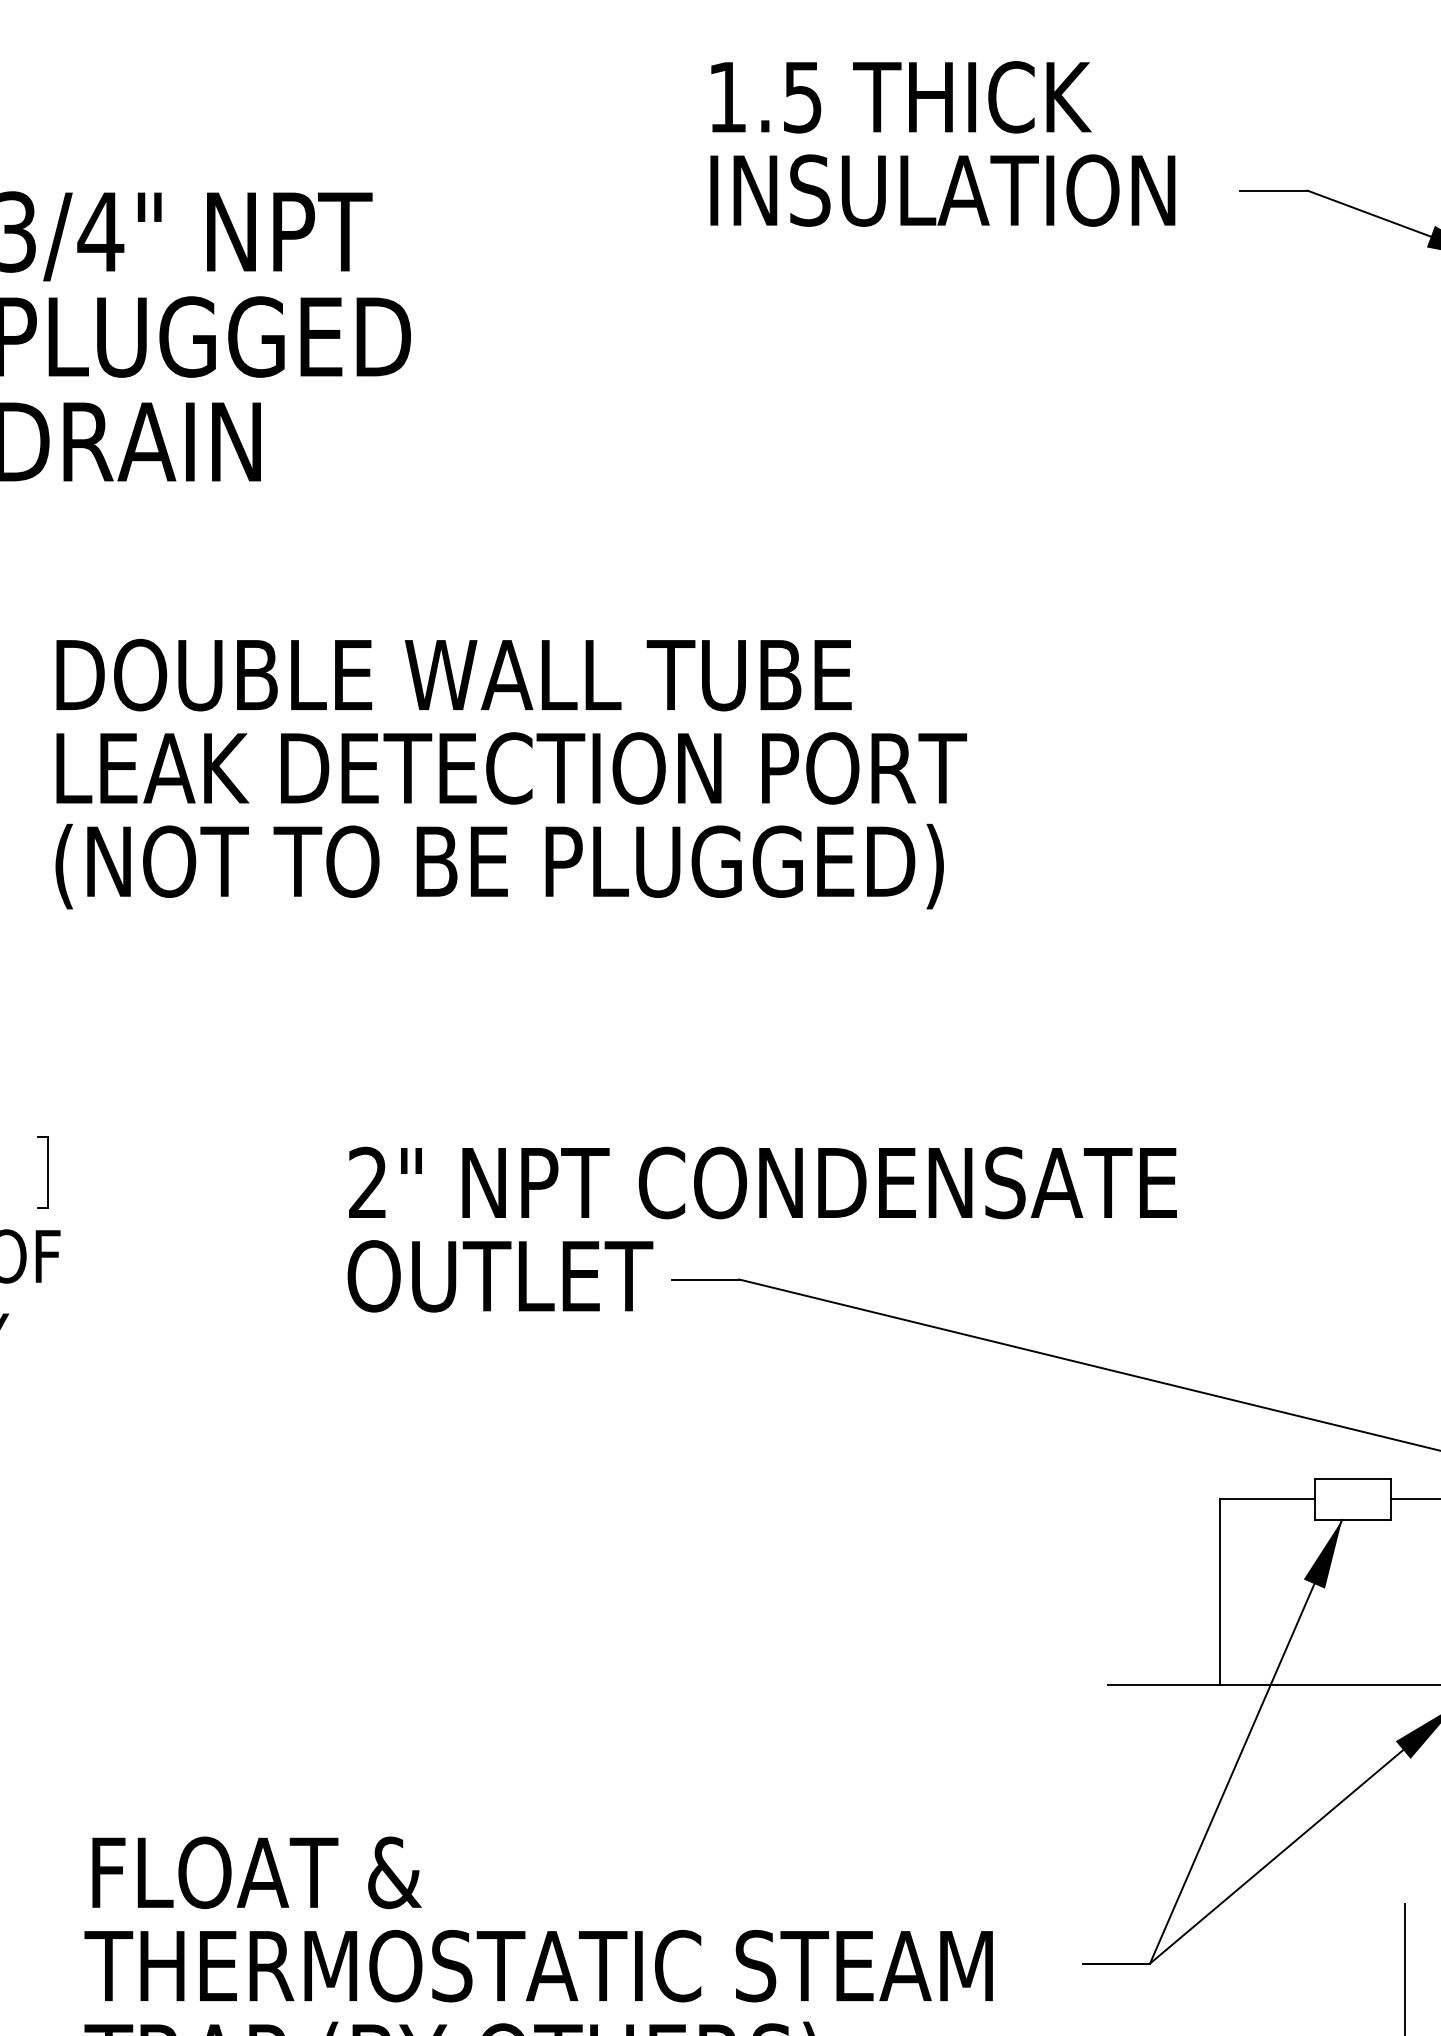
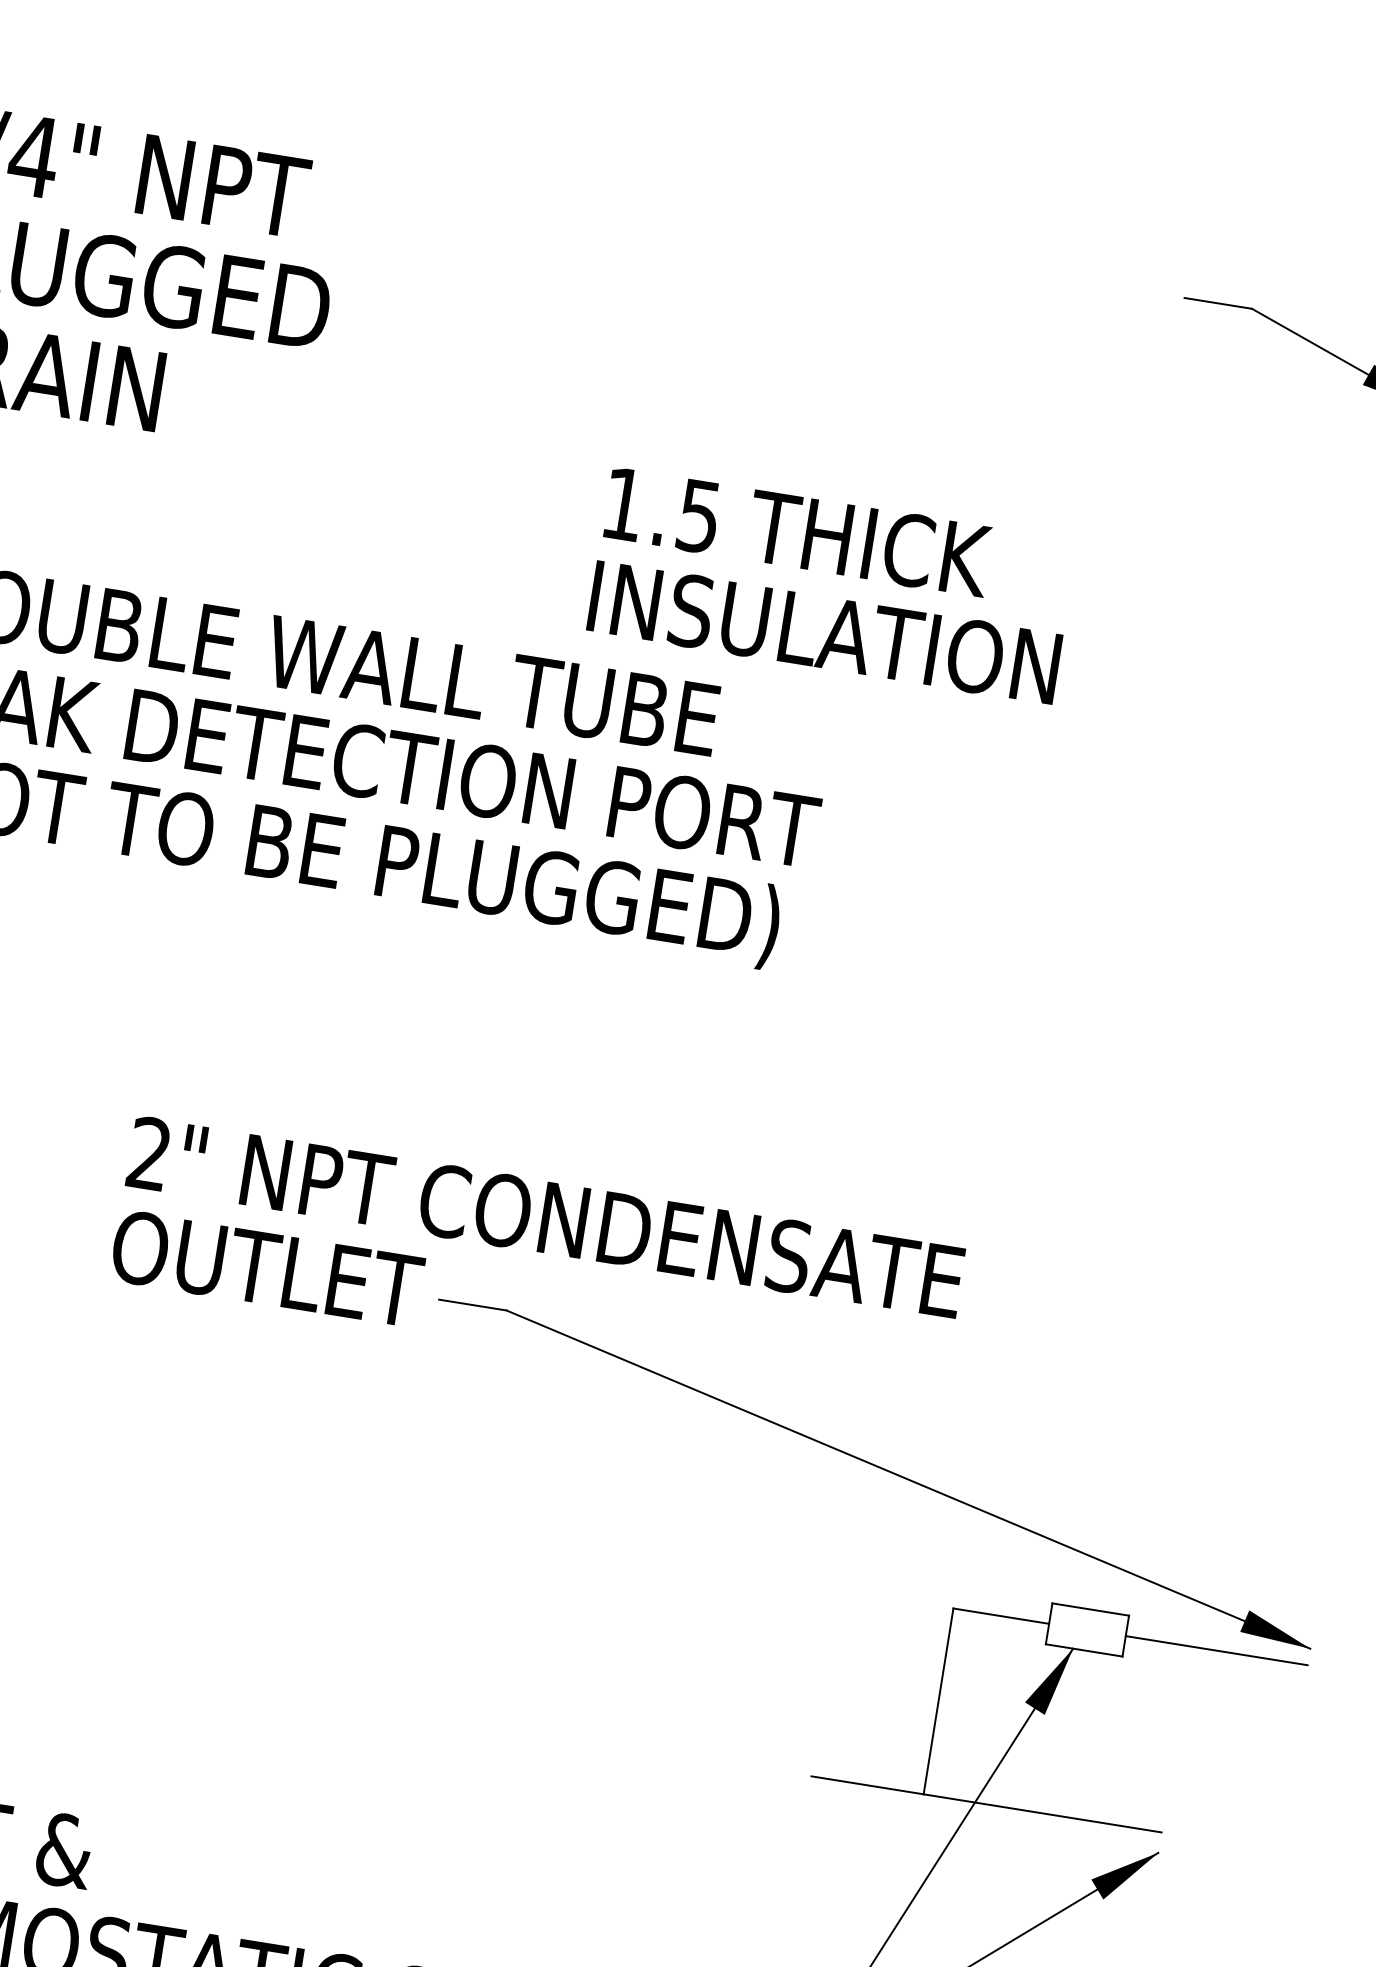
text: (942, 143) -> (831, 585), moved

